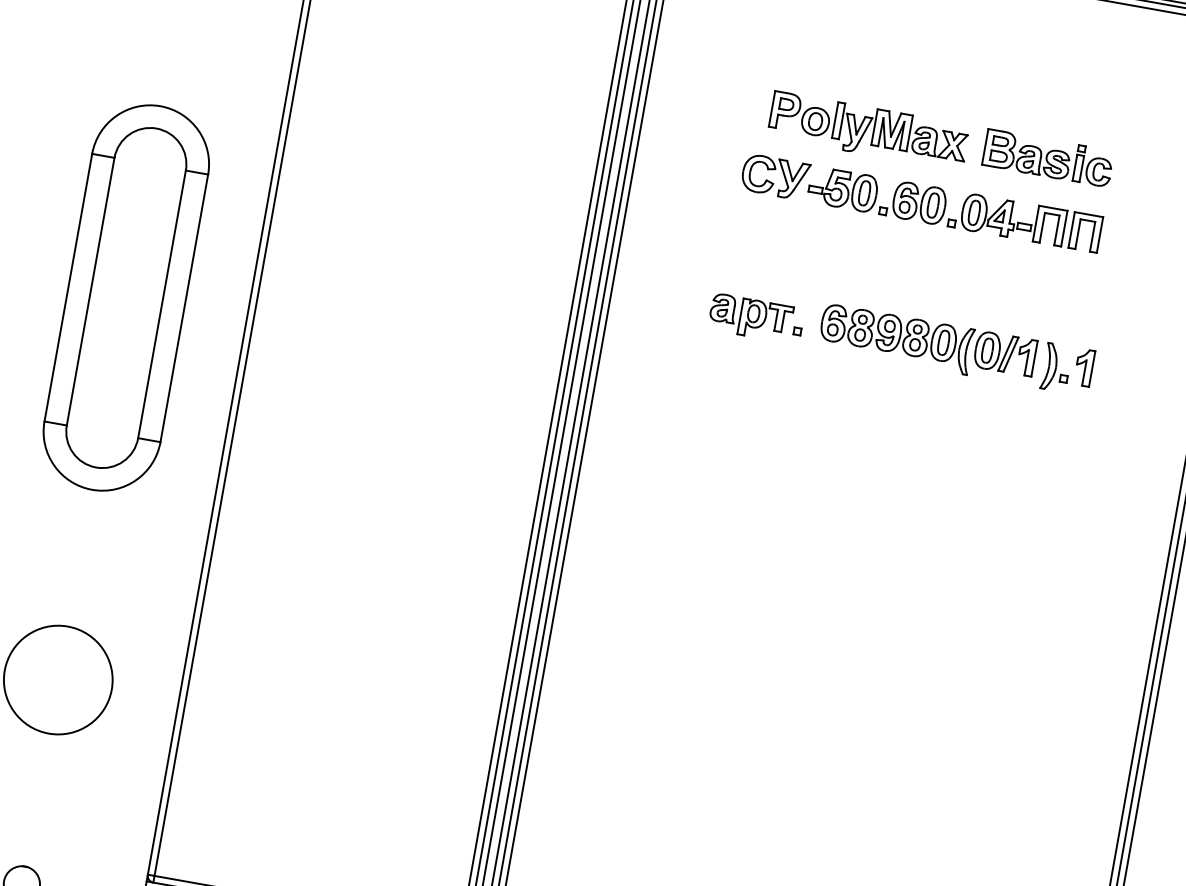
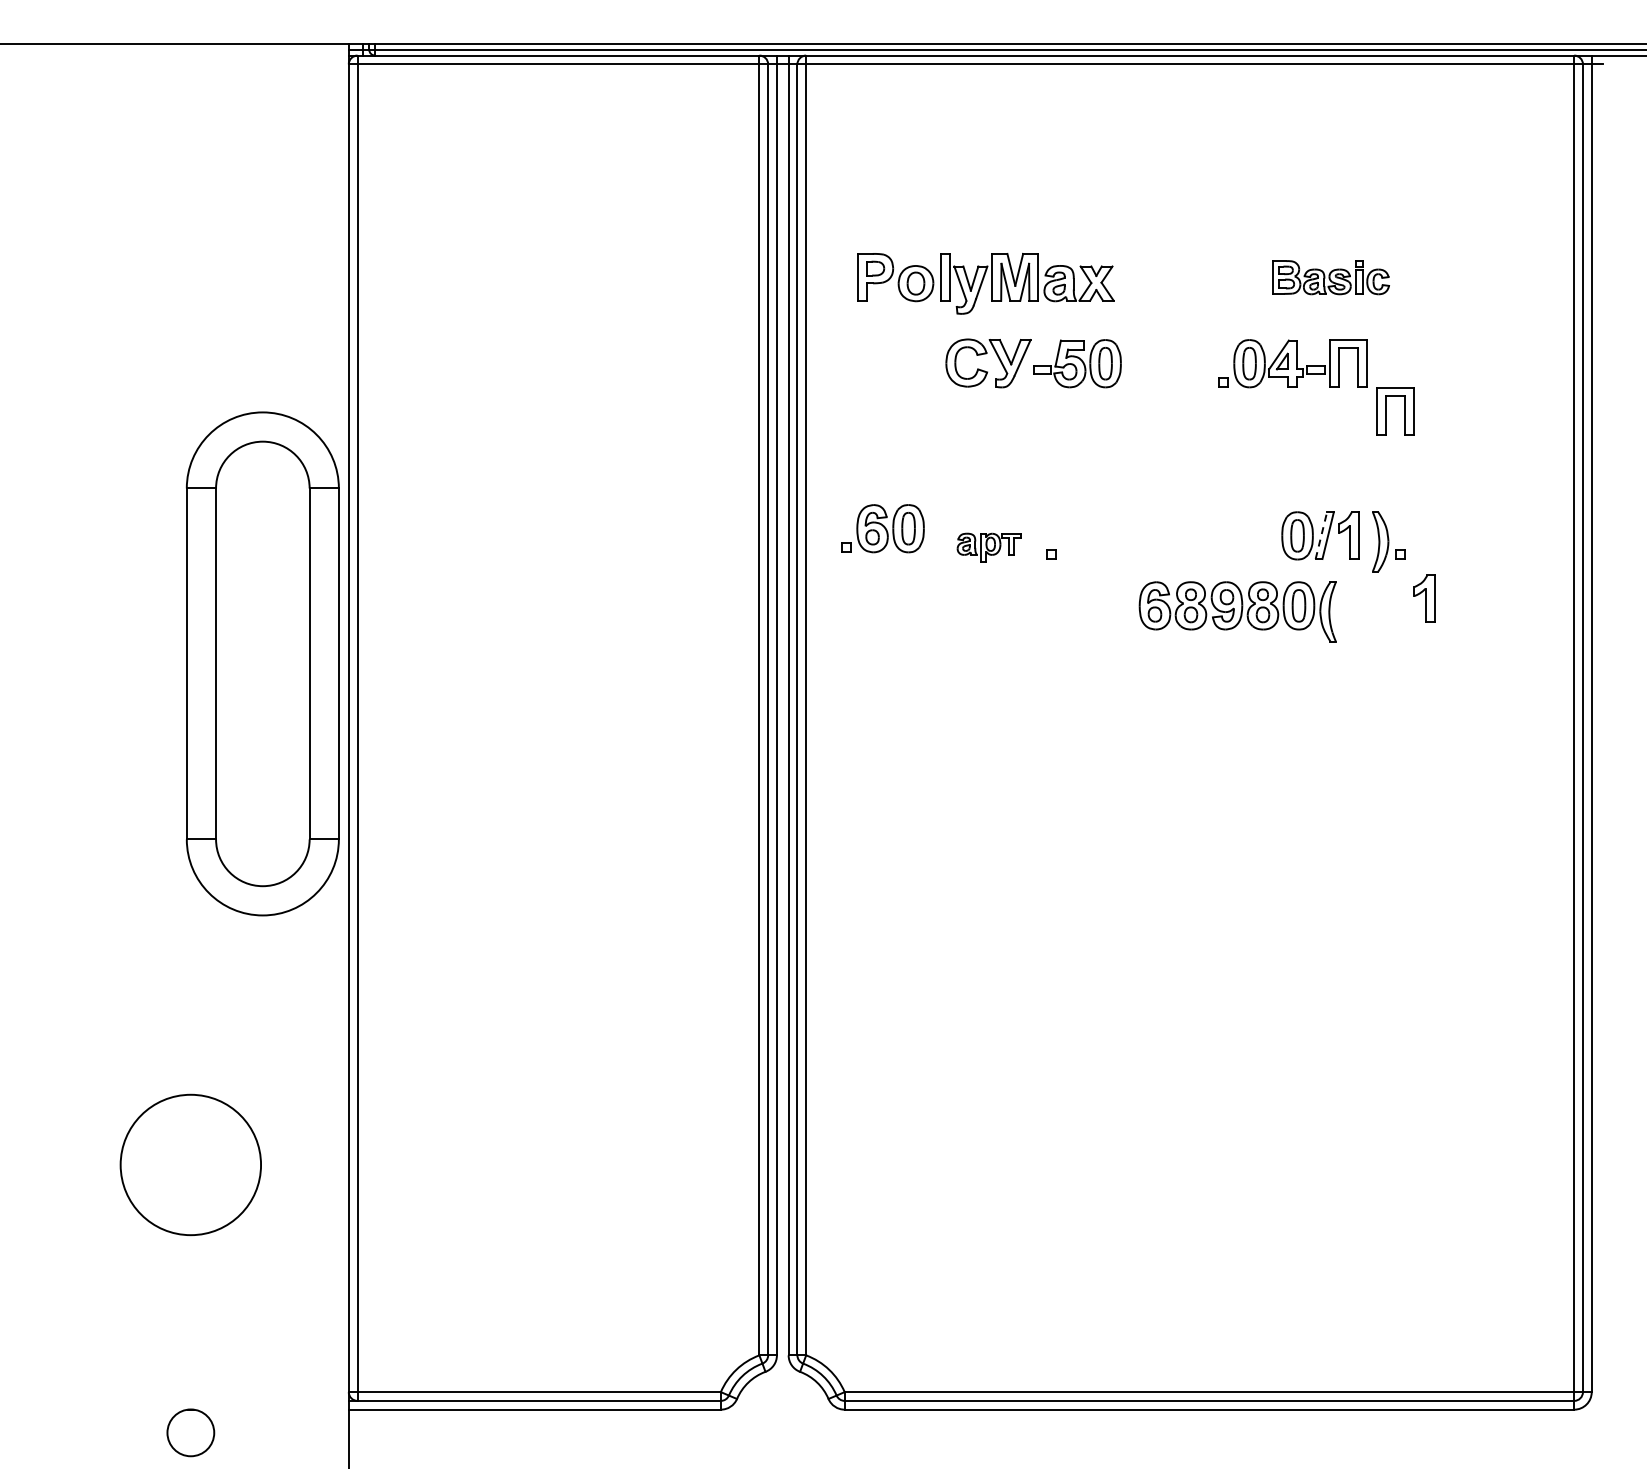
part: (868, 130) -> (985, 283), moved
part: (1047, 158) -> (1330, 277), size x0.7
part: (913, 201) -> (882, 528), moved
part: (1078, 231) -> (1386, 411), moved
part: (126, 297) -> (262, 663), moved
part: (750, 317) -> (988, 547), size x0.6
part: (896, 338) -> (1237, 611), moved
line: (1005, 353) -> (1321, 535), solid -> dashed
part: (1084, 367) -> (1424, 598), moved

